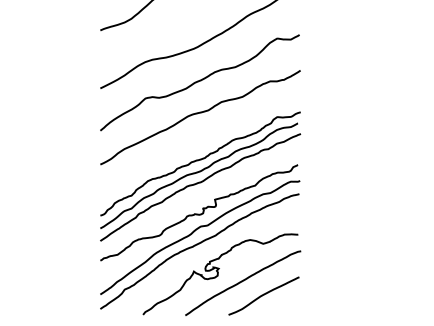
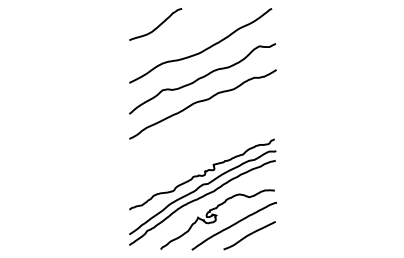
part: (199, 176) -> (202, 147), removed

